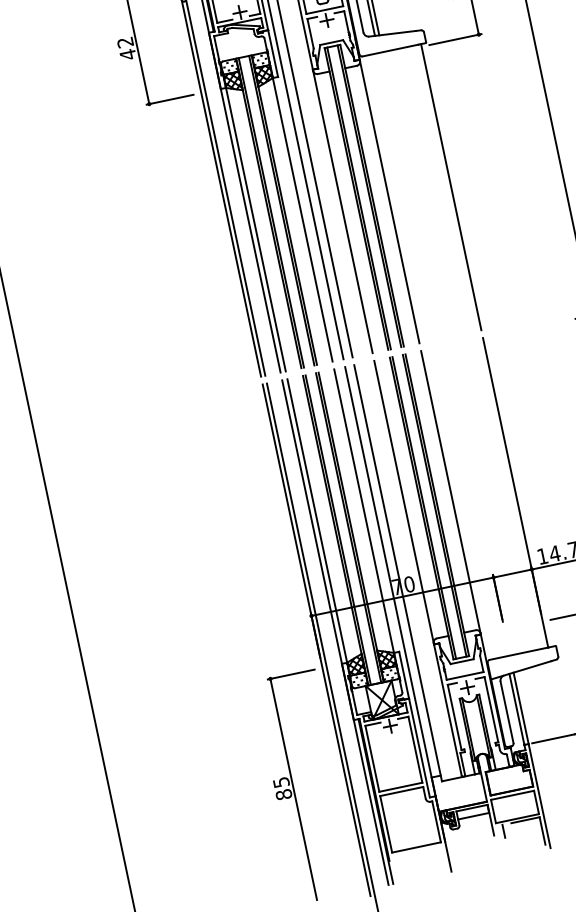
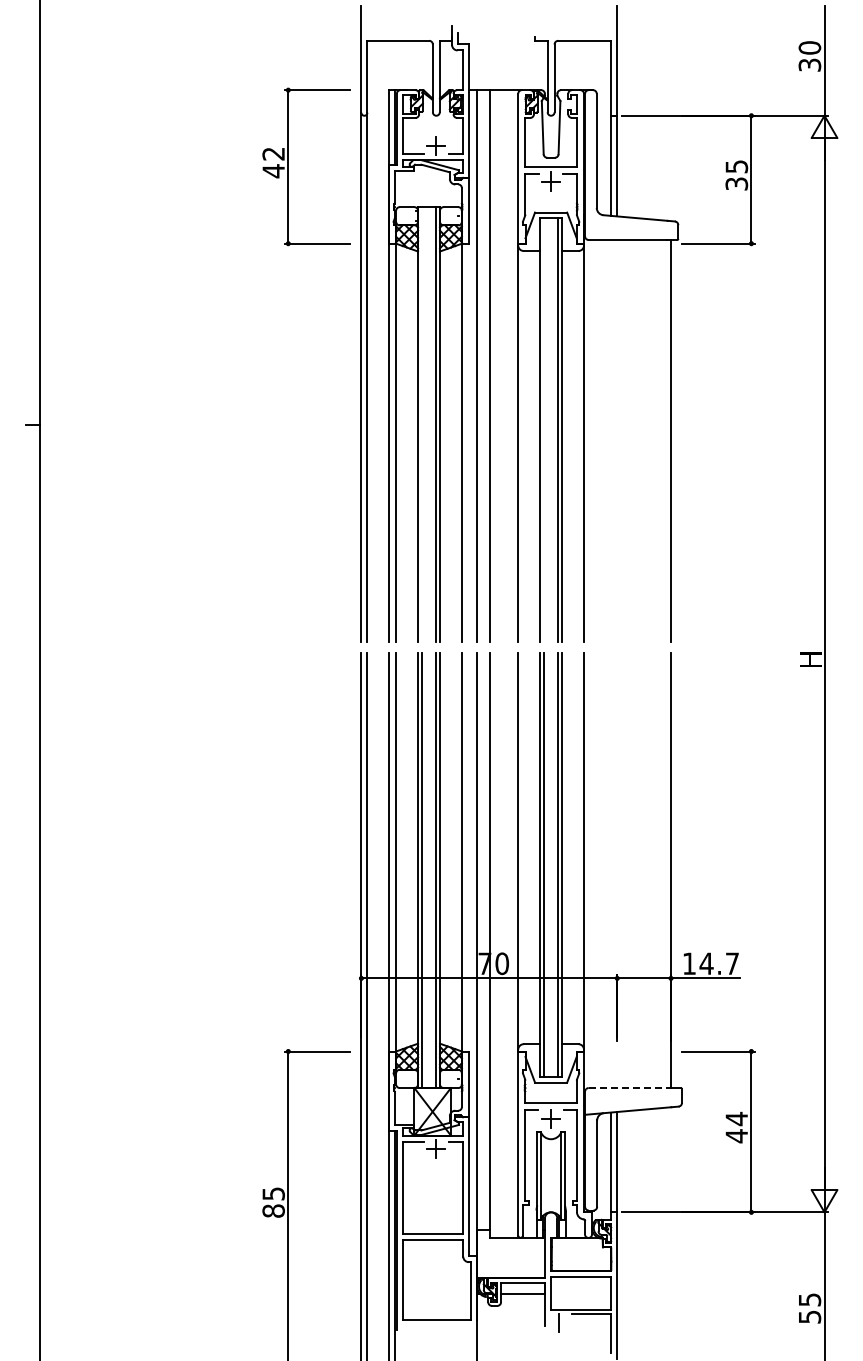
line: (358, 198) -> (543, 430), removed
line: (271, 212) -> (421, 424), removed
line: (519, 653) -> (630, 1088), solid -> dashed

